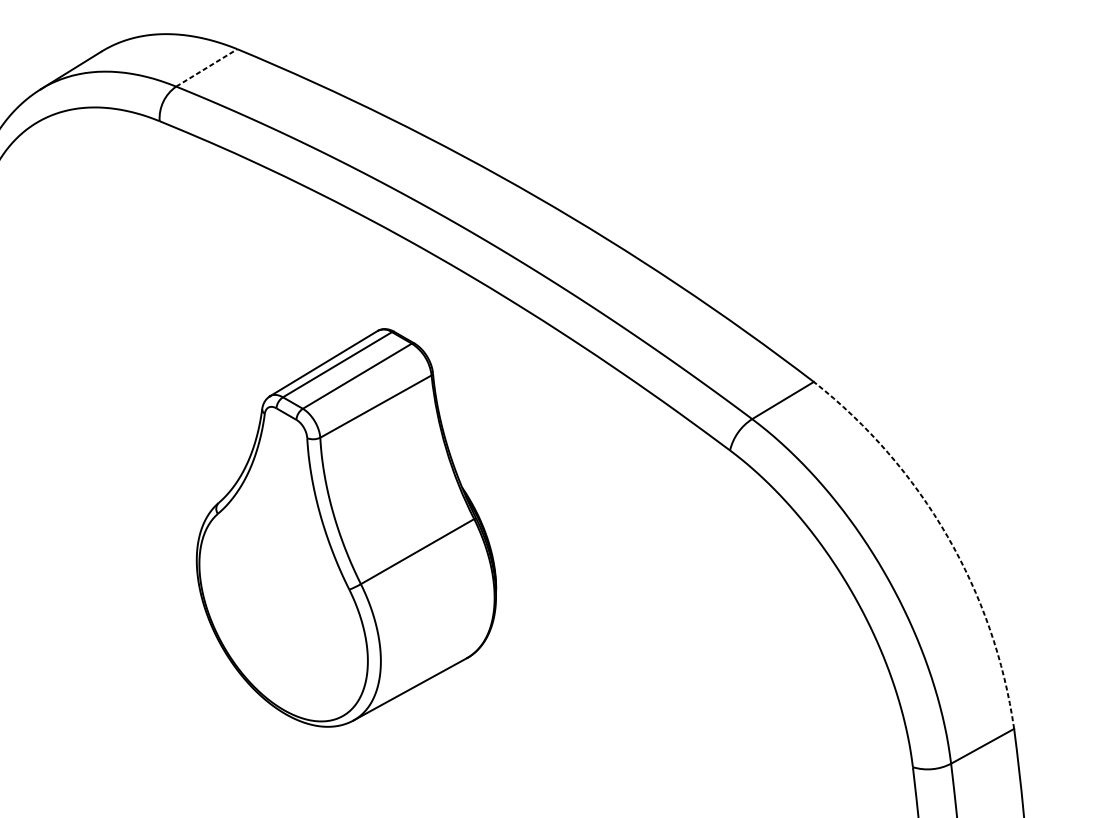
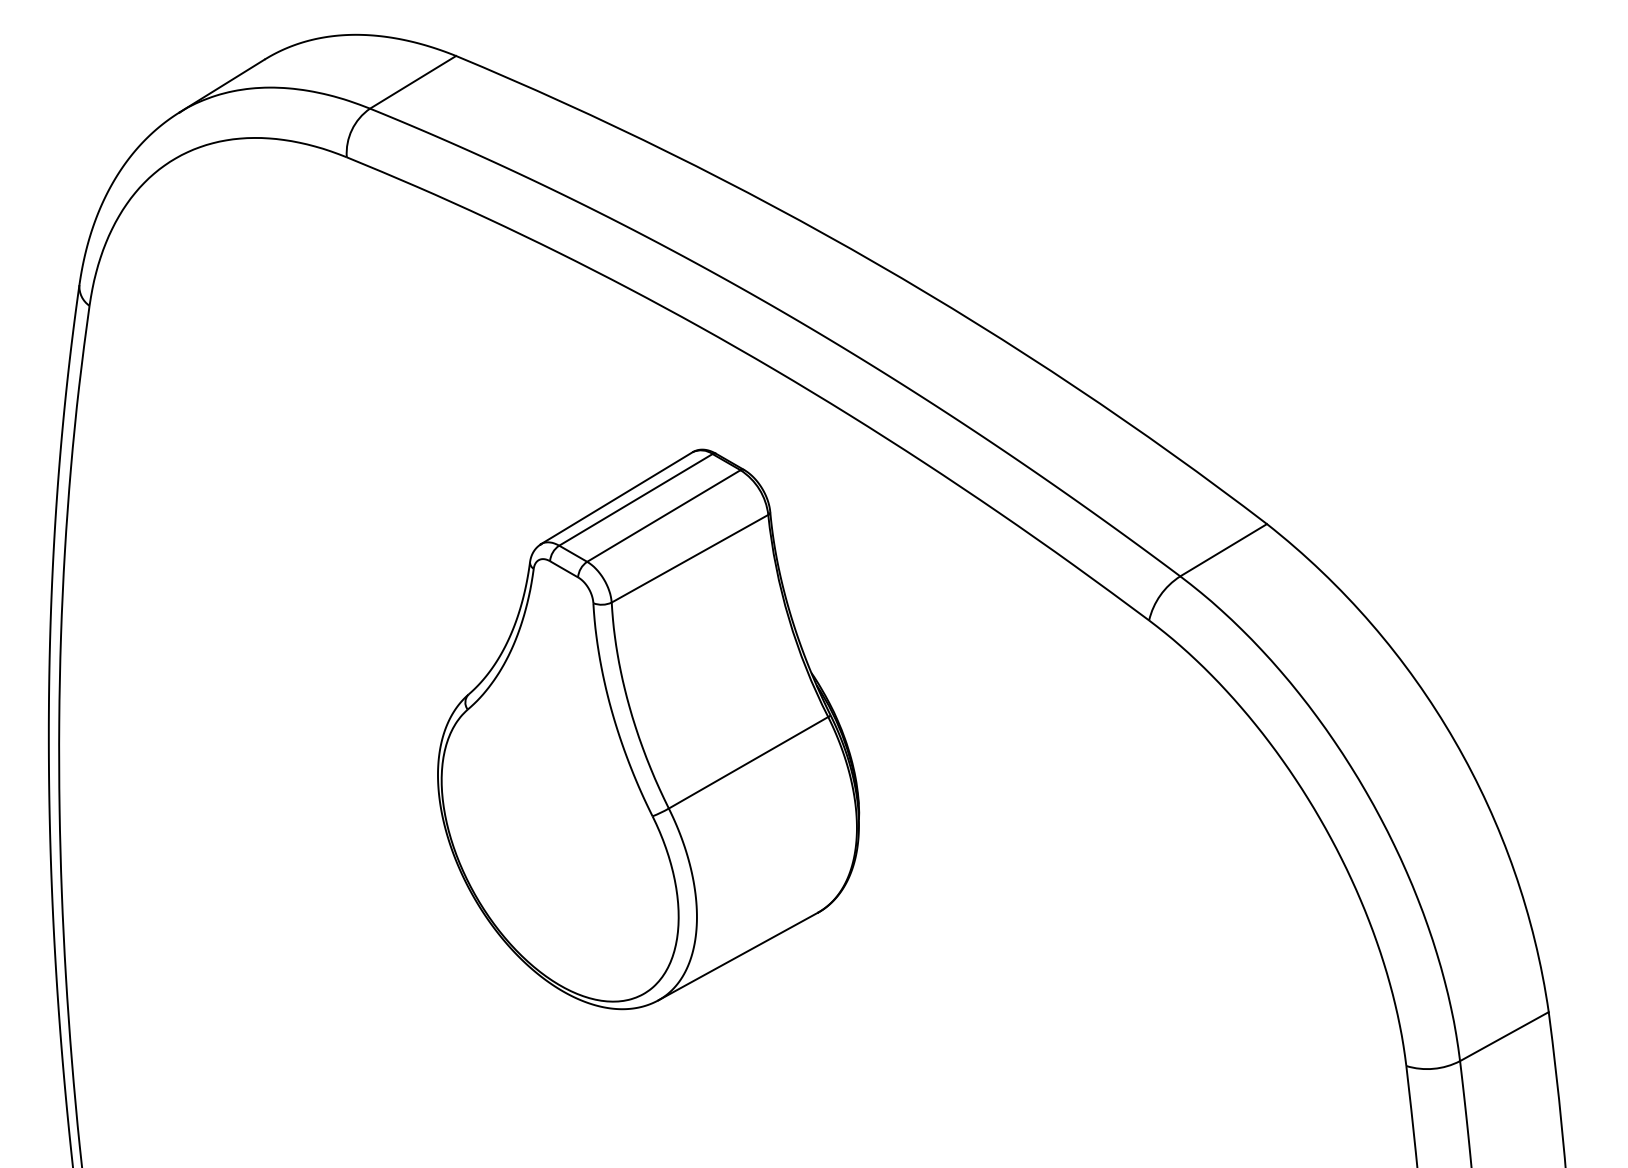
line: (207, 68) -> (413, 82), dashed -> solid
part: (346, 527) -> (648, 729), moved
arc: (947, 536) -> (1454, 741), dashed -> solid

